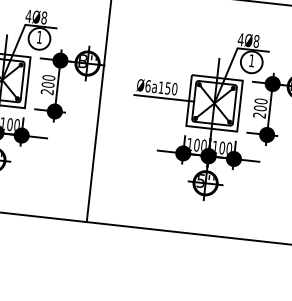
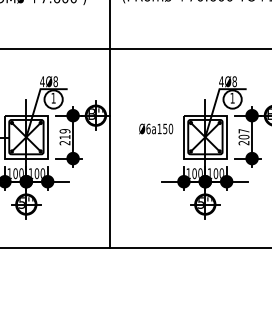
text: (47, 81) -> (64, 134), 200 -> 219
line: (163, 98) -> (162, 137), removed
text: (260, 101) -> (243, 131), 200 -> 207

